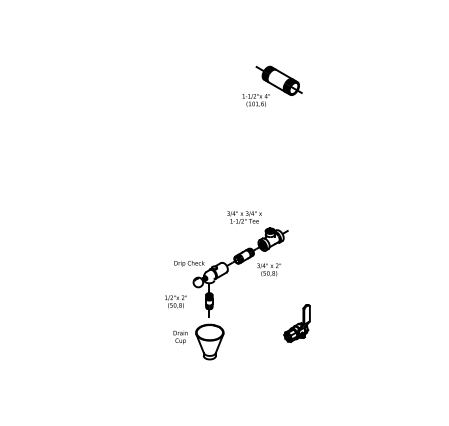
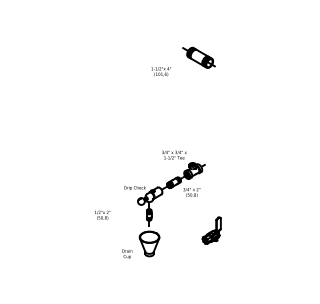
text: (255, 100) -> (160, 71), moved
text: (175, 301) -> (102, 215), moved
text: (180, 337) -> (127, 254), moved

